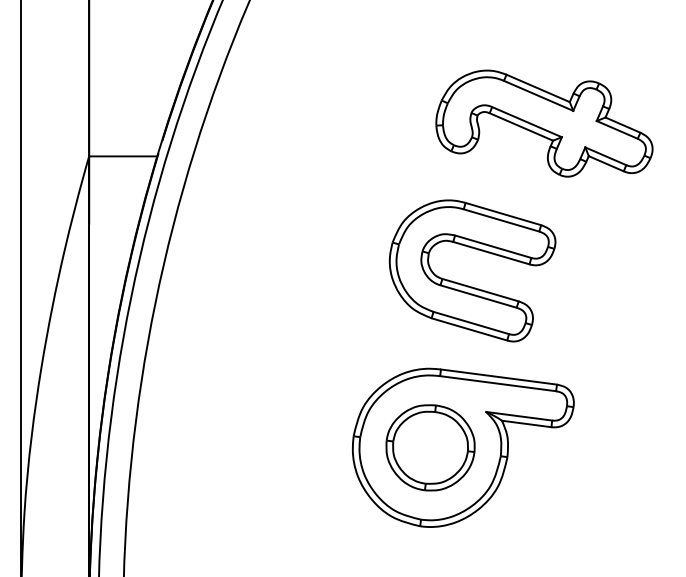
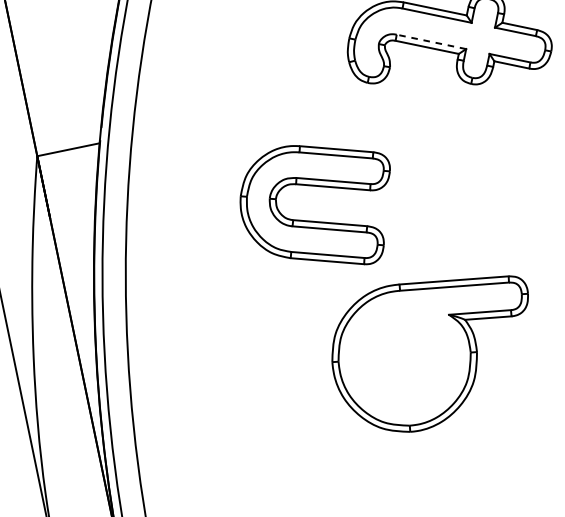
line: (527, 122) -> (431, 42), solid -> dashed
part: (468, 285) -> (318, 221), moved
part: (430, 447) -> (404, 357), removed

